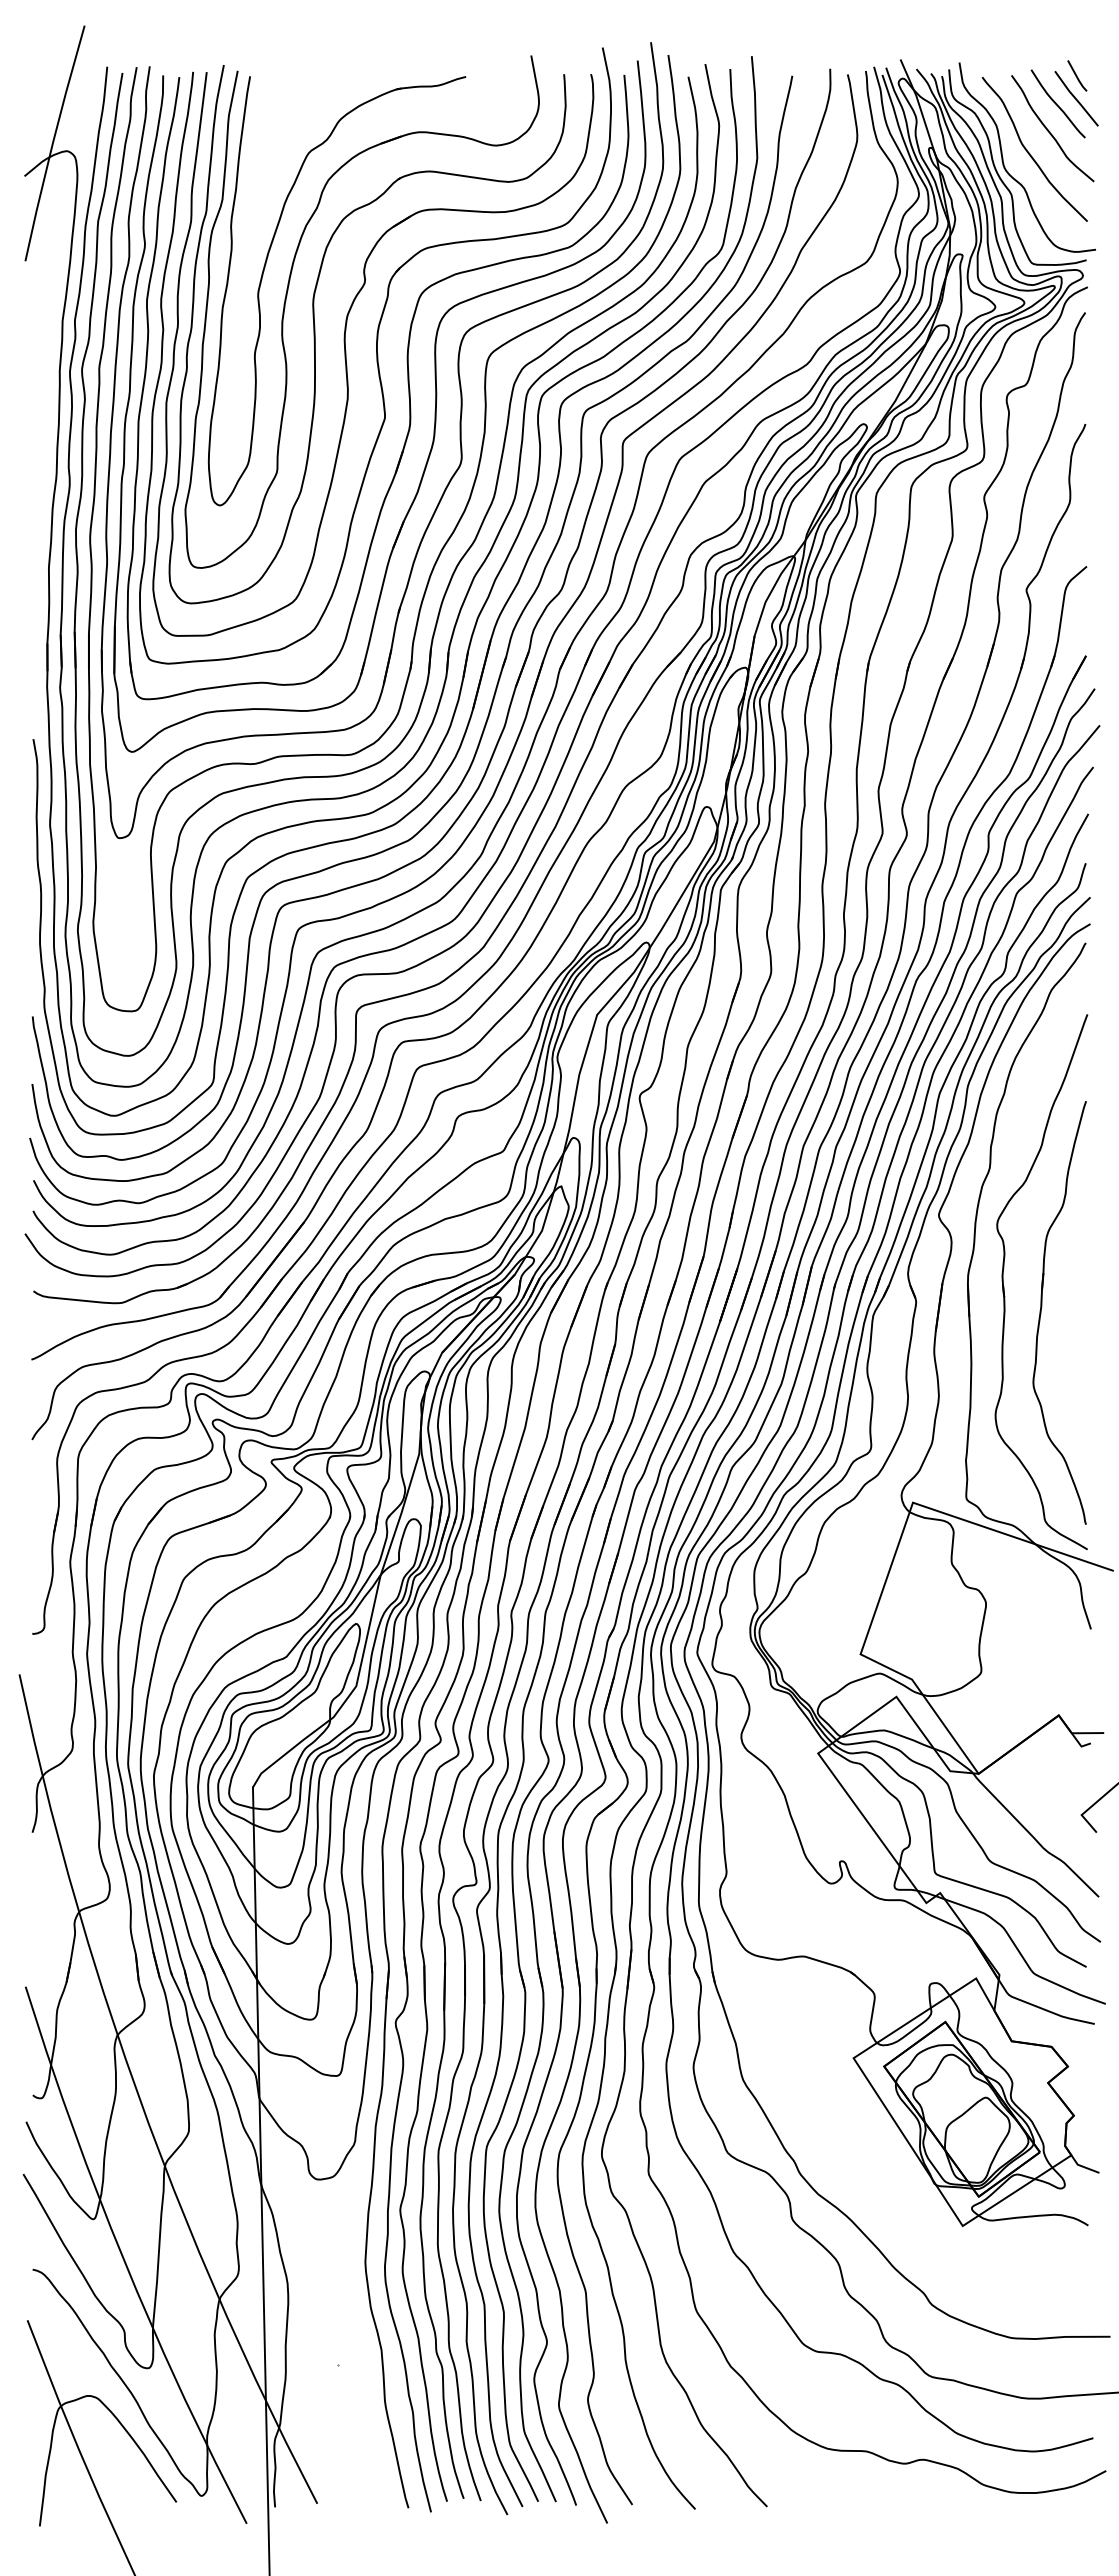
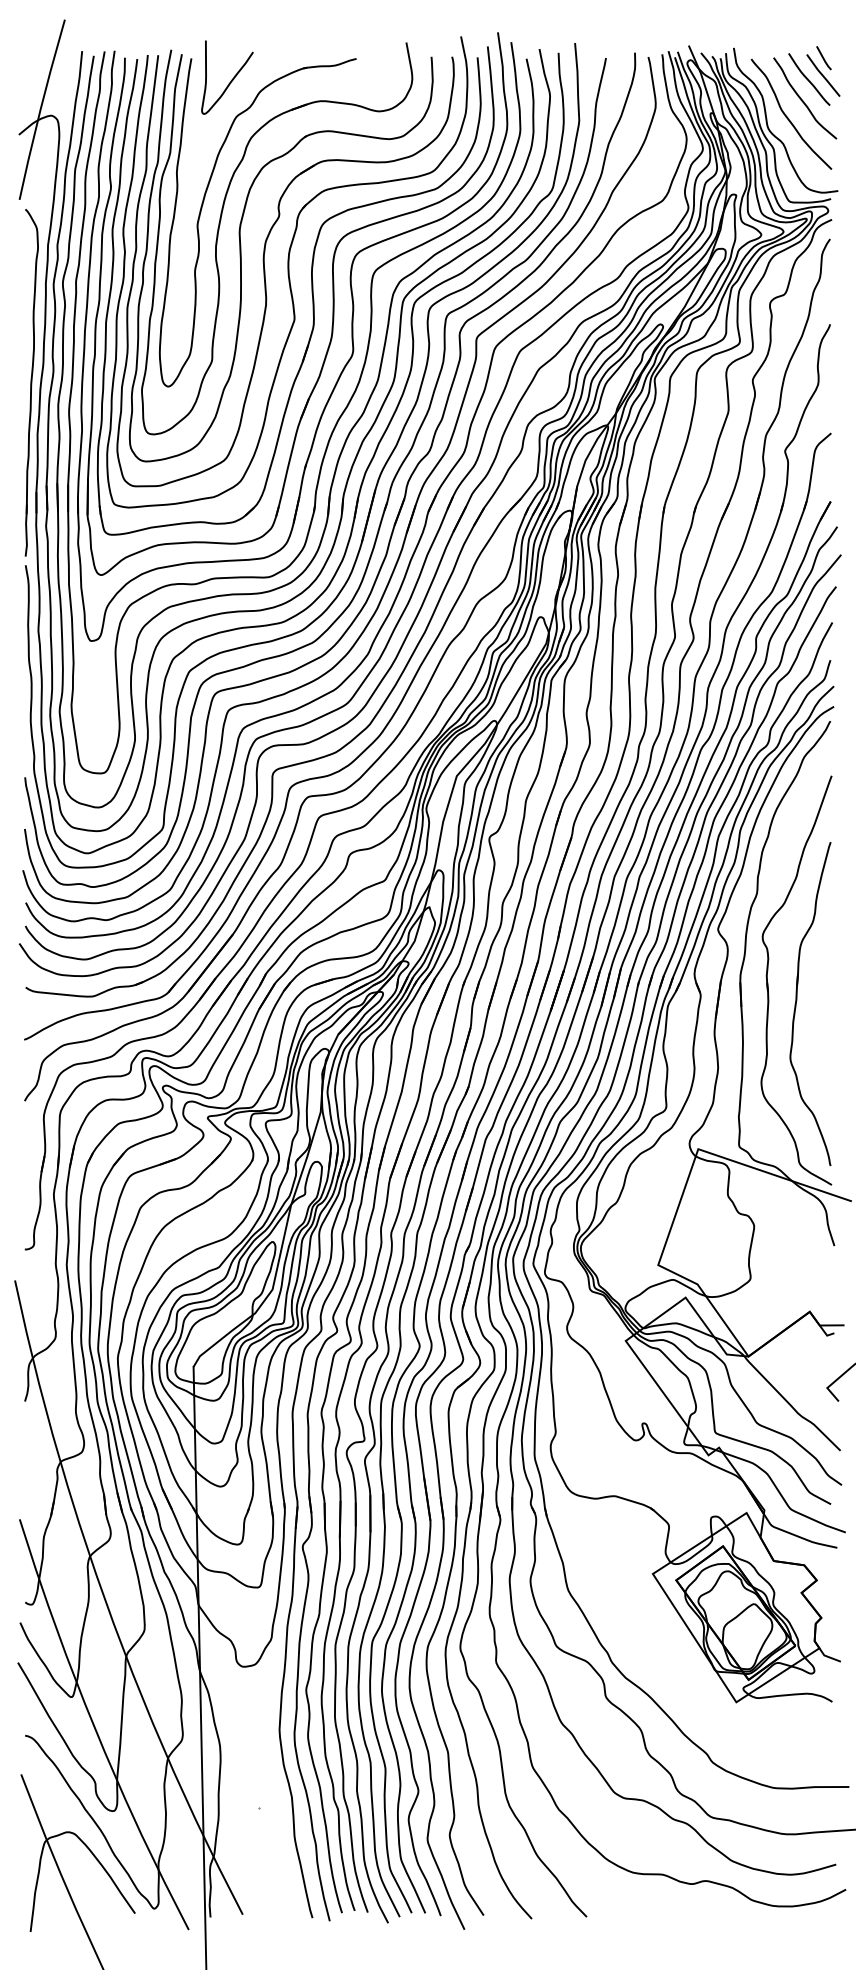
curve: (302, 104) -> (231, 79), added
part: (41, 500) -> (31, 382), added

